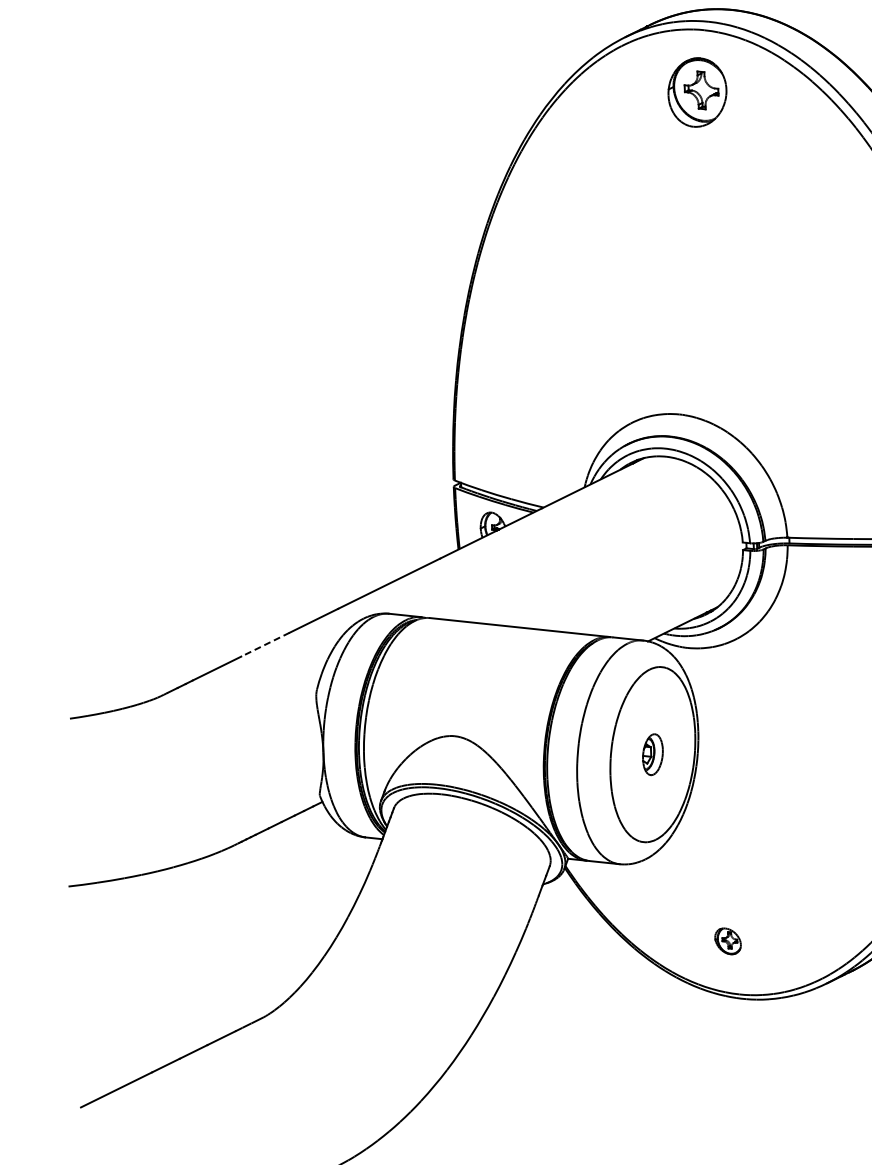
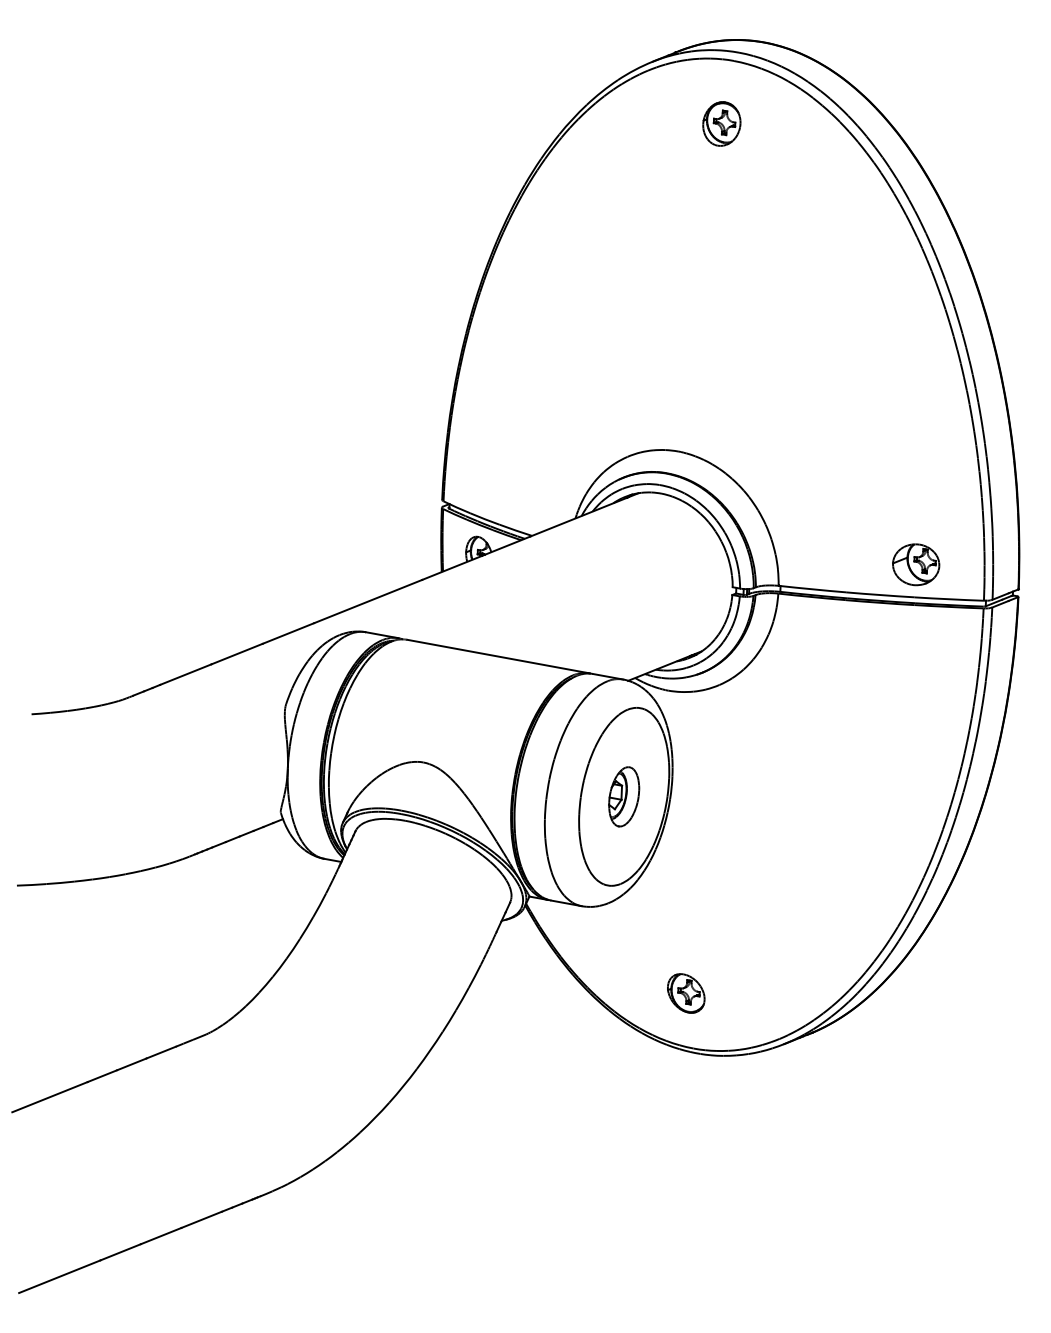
part: (697, 92) -> (721, 123), size x0.62
line: (265, 645) -> (237, 654), dashed -> solid
part: (653, 754) -> (624, 796), size x1.43
part: (728, 941) -> (686, 993), size x1.43

